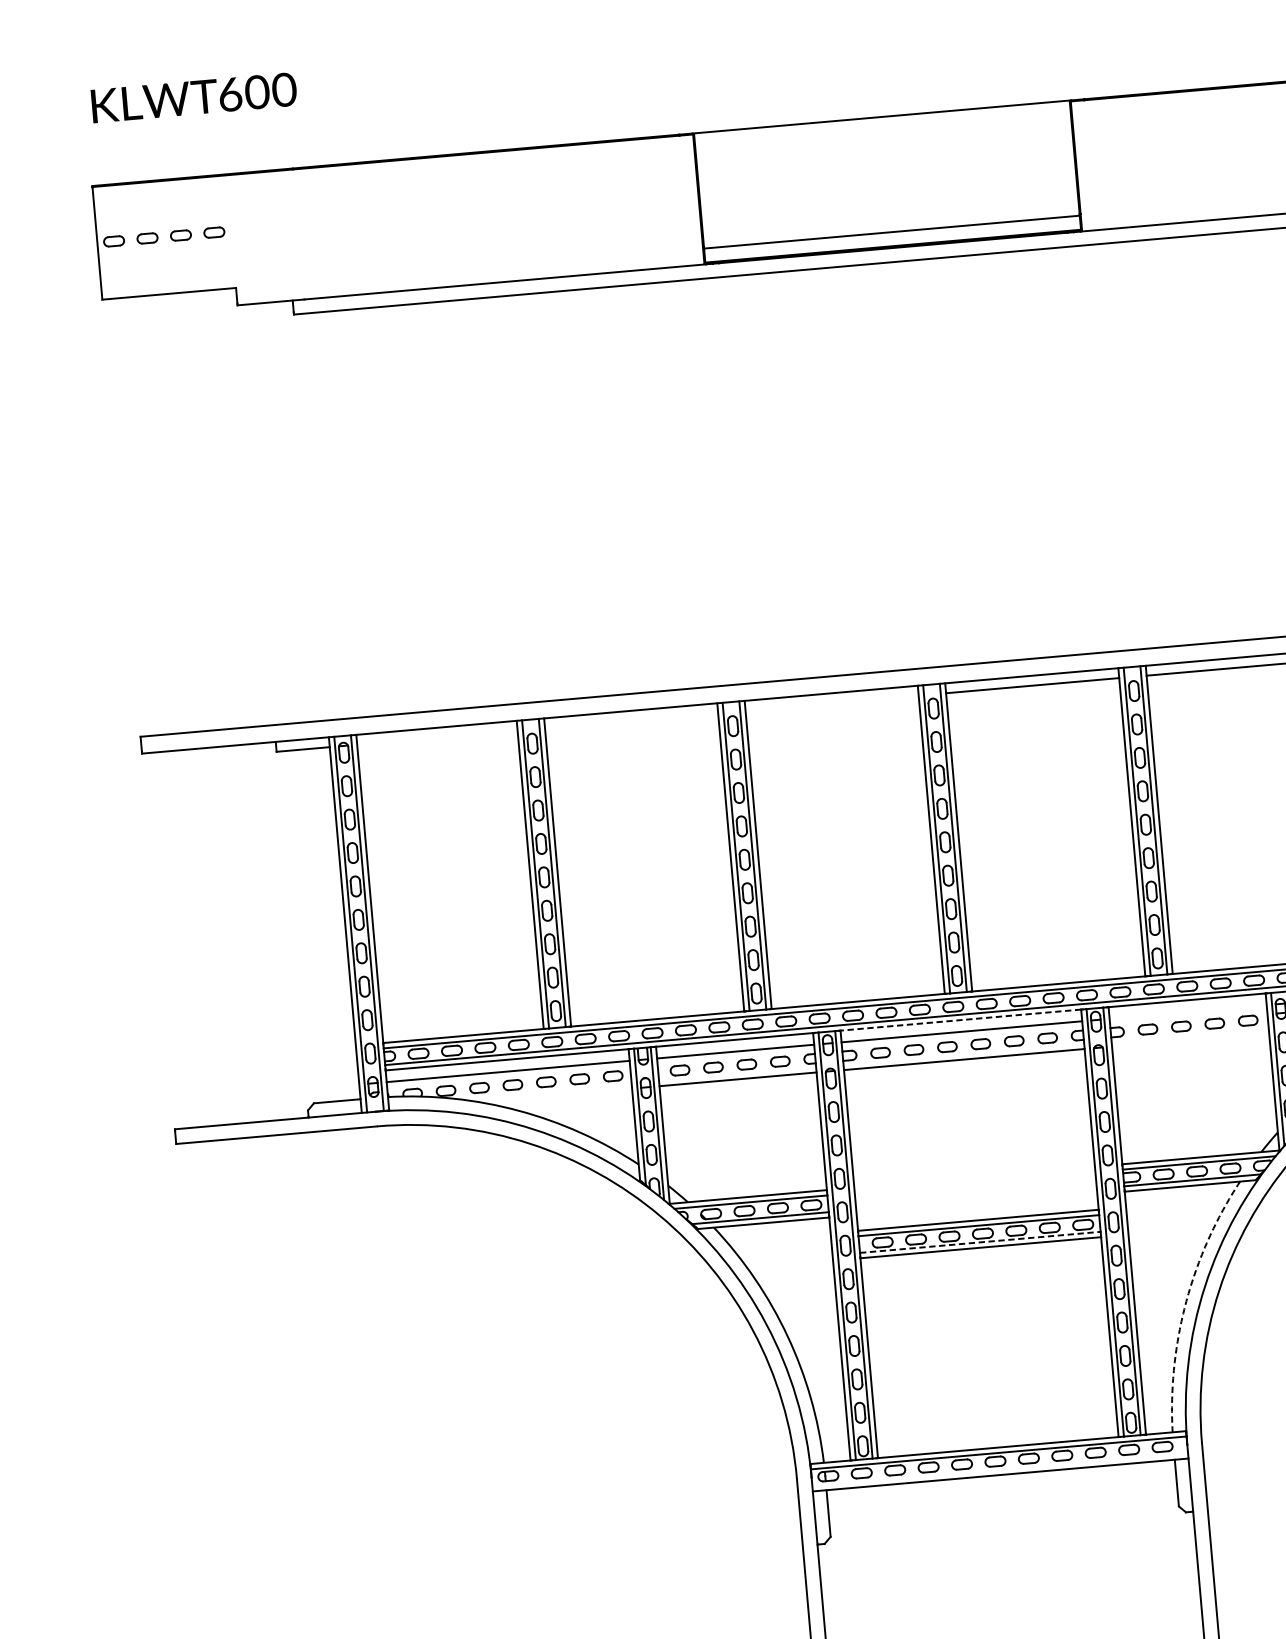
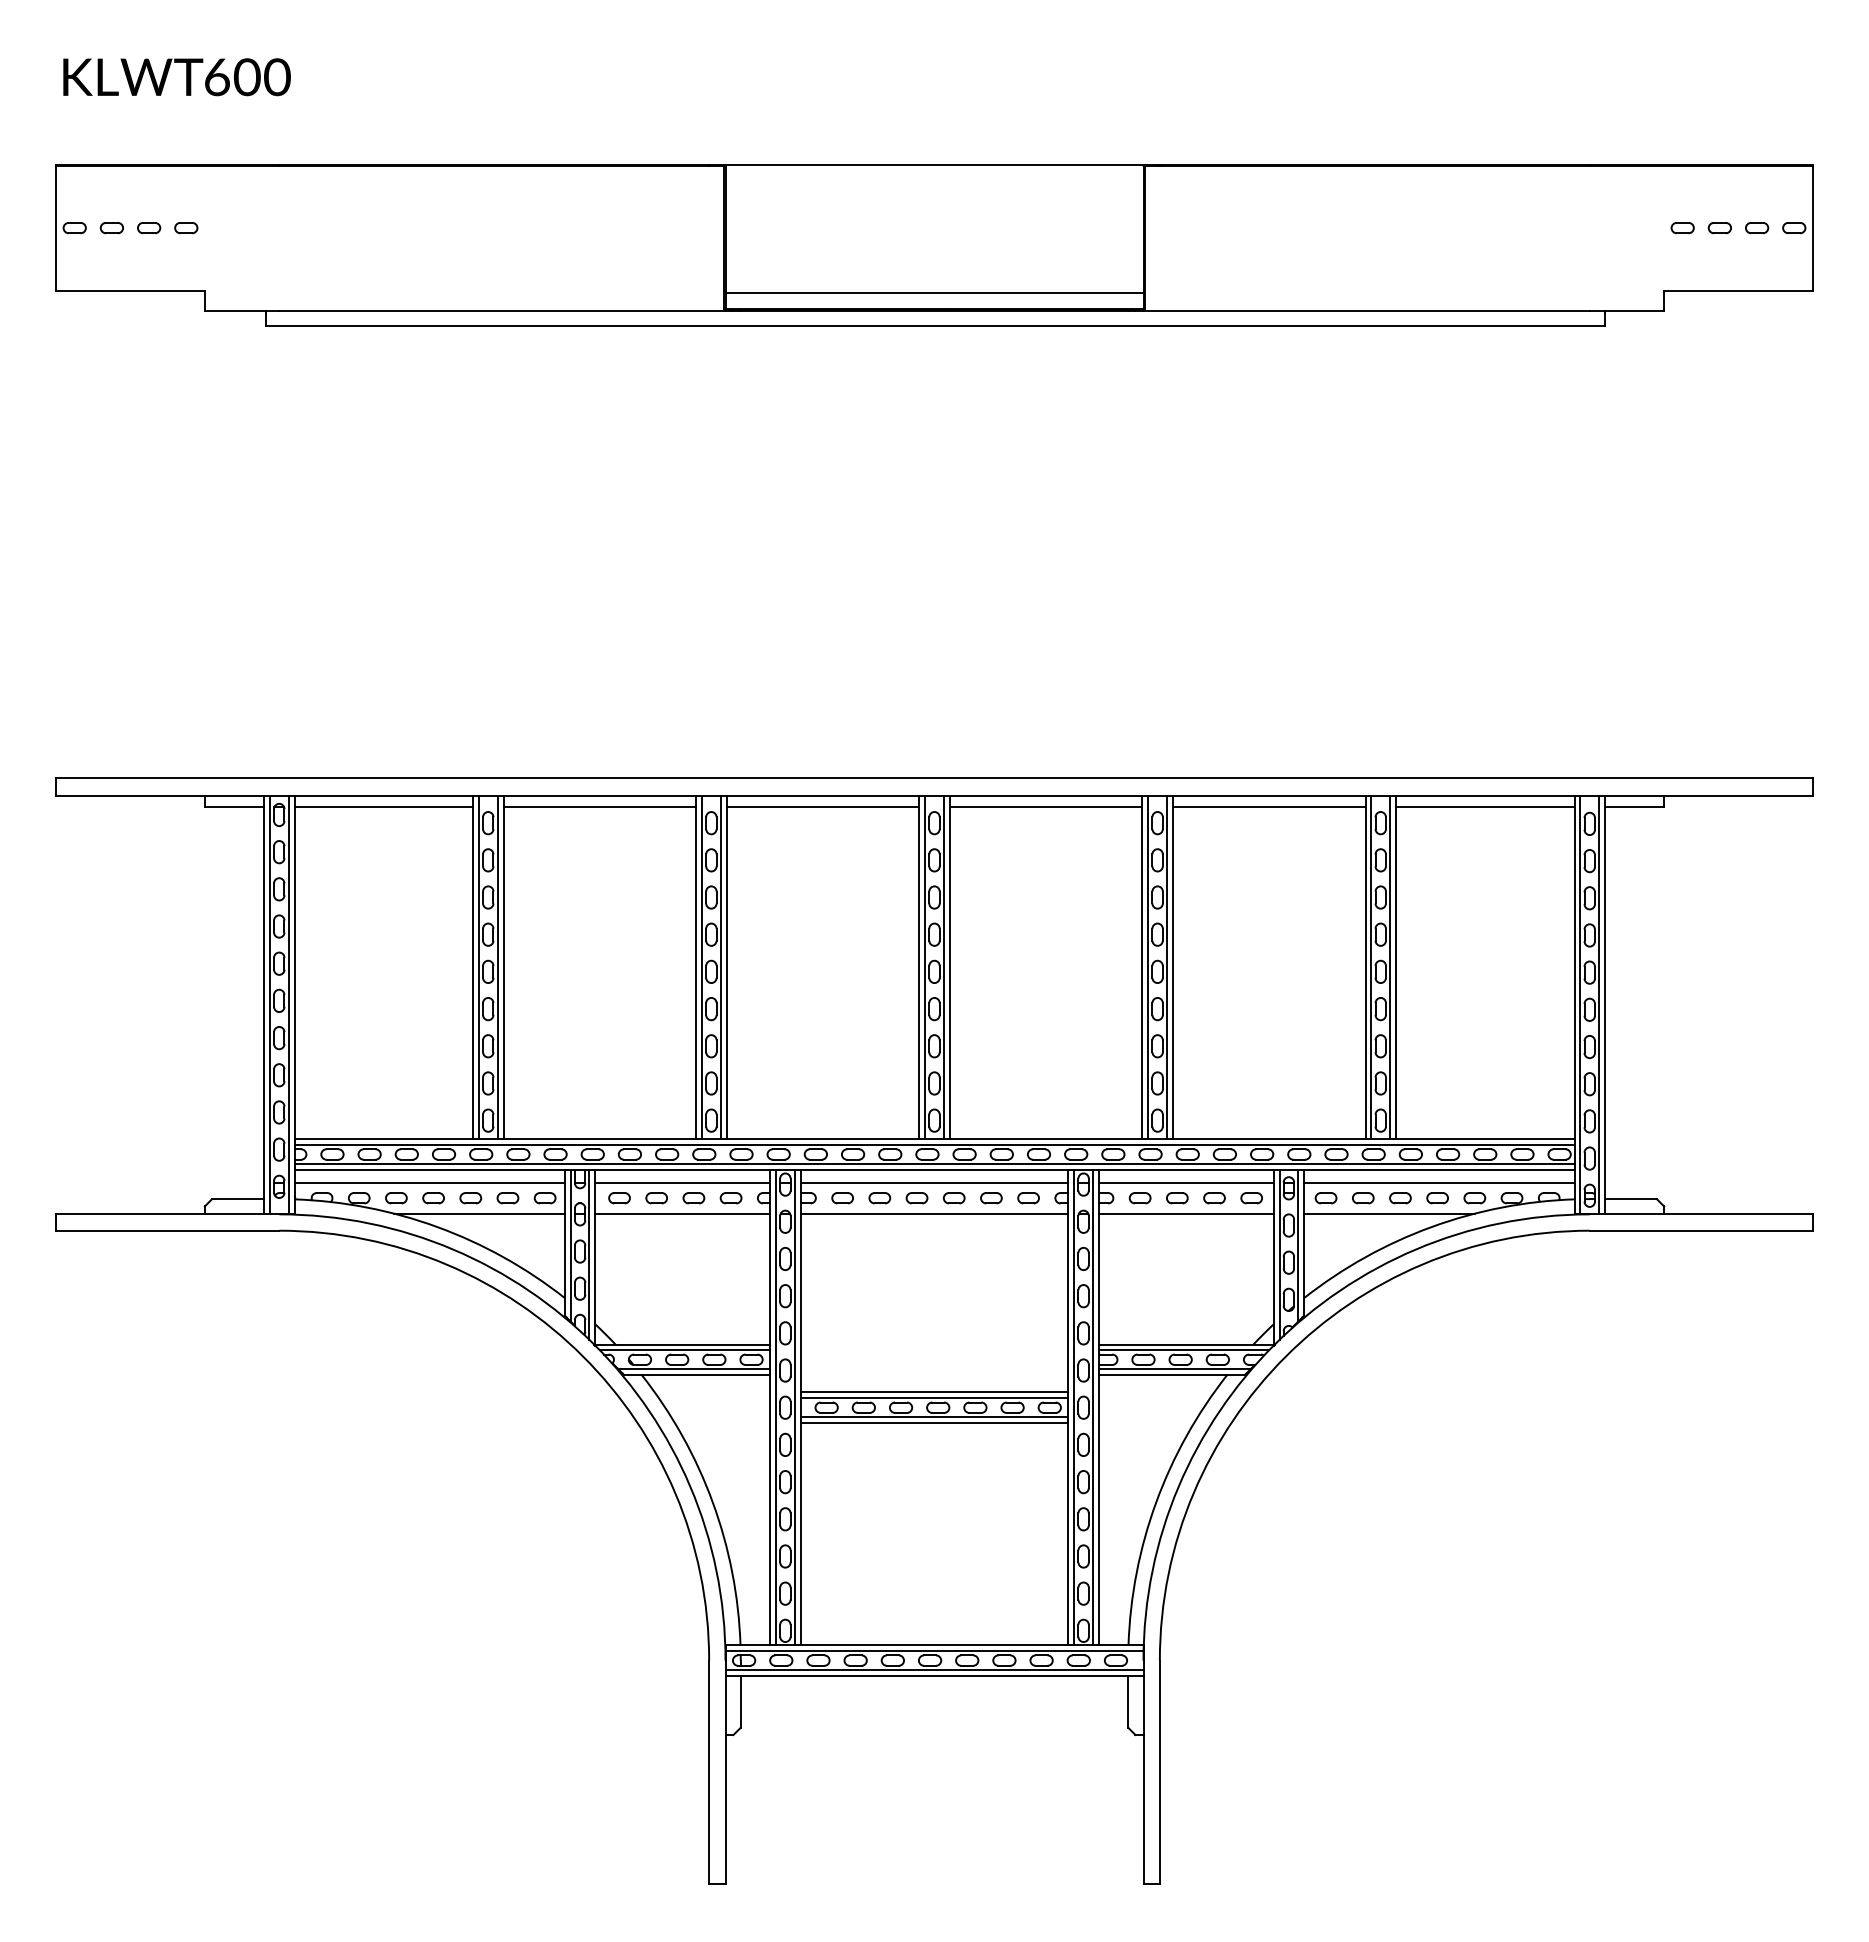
line: (831, 703) -> (822, 807), added
line: (631, 720) -> (599, 807), added
line: (437, 737) -> (383, 807), added
line: (1187, 1011) -> (1185, 1182), added
line: (960, 1019) -> (934, 1169), dashed -> solid
line: (1189, 1039) -> (1185, 1213), added
line: (555, 1095) -> (479, 1213), added
line: (980, 1242) -> (934, 1417), dashed -> solid
arc: (1186, 1301) -> (1156, 1502), dashed -> solid
line: (1000, 1469) -> (934, 1669), added

